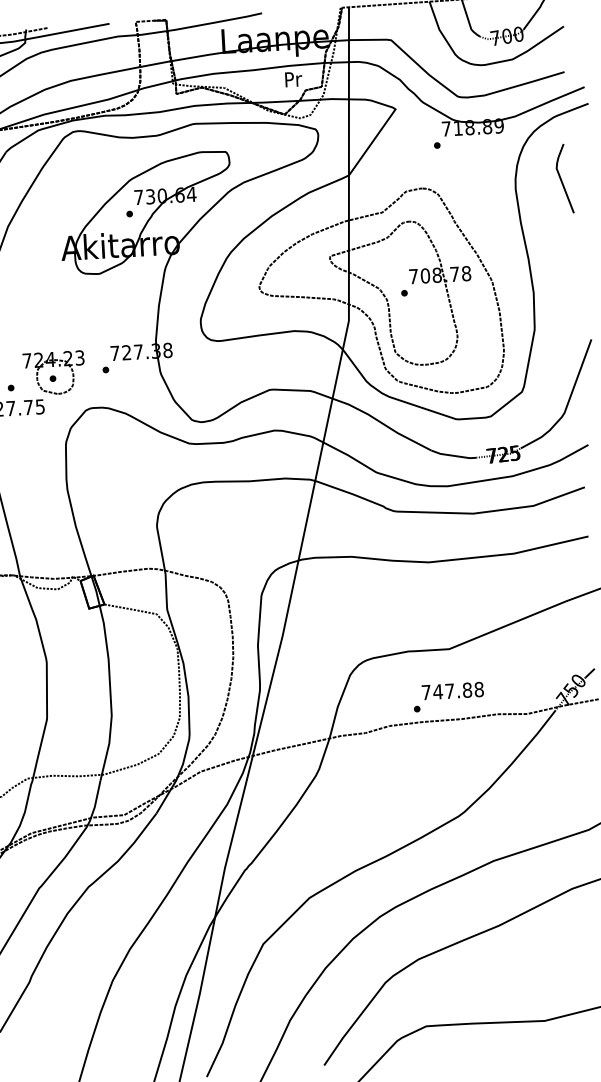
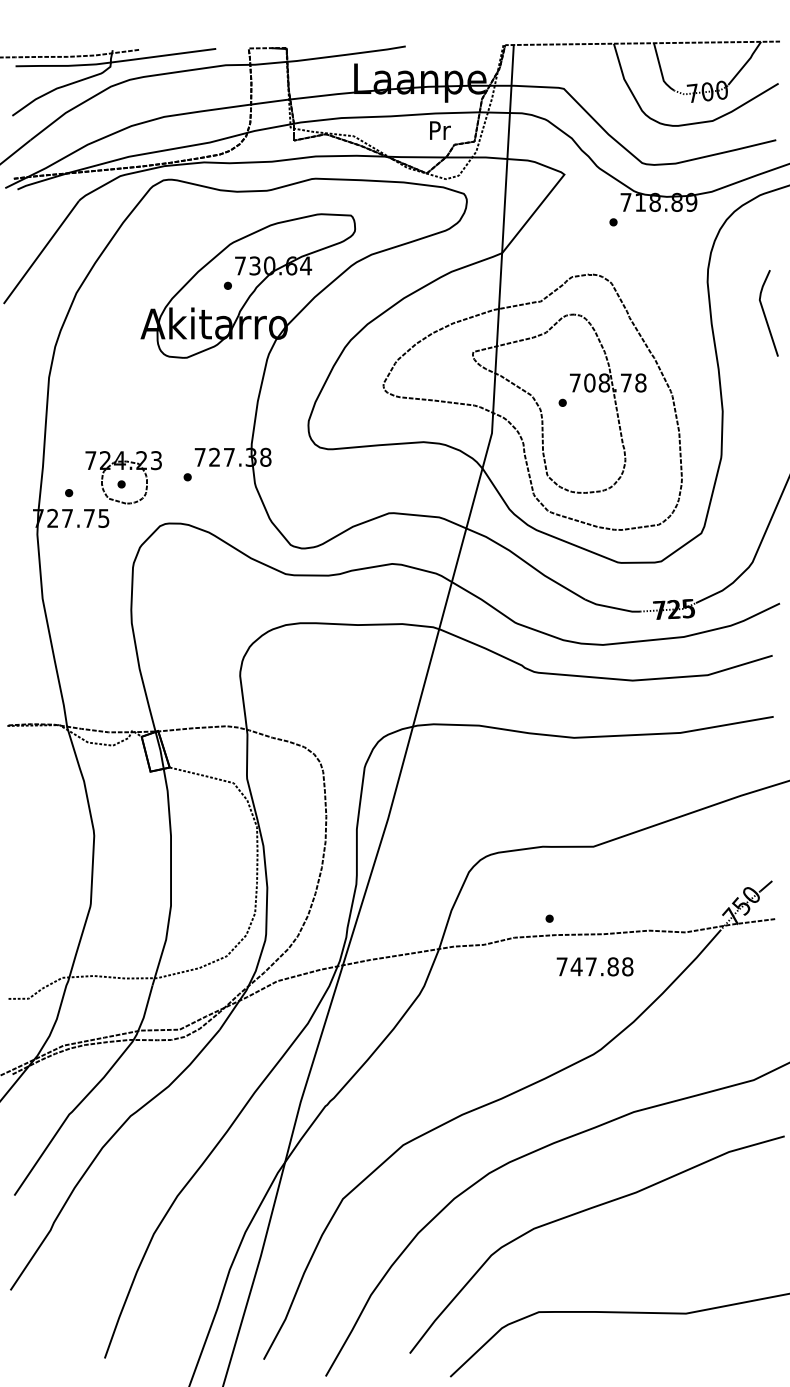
line: (561, 179) -> (765, 313), moved
text: (452, 690) -> (594, 966), moved

